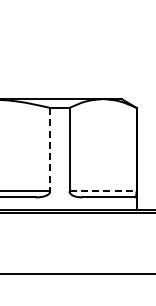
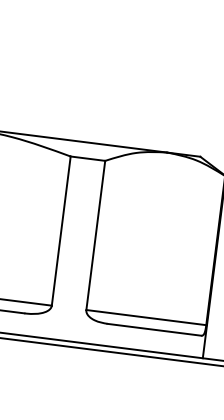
line: (50, 149) -> (61, 230), dashed -> solid
line: (103, 191) -> (147, 318), dashed -> solid

